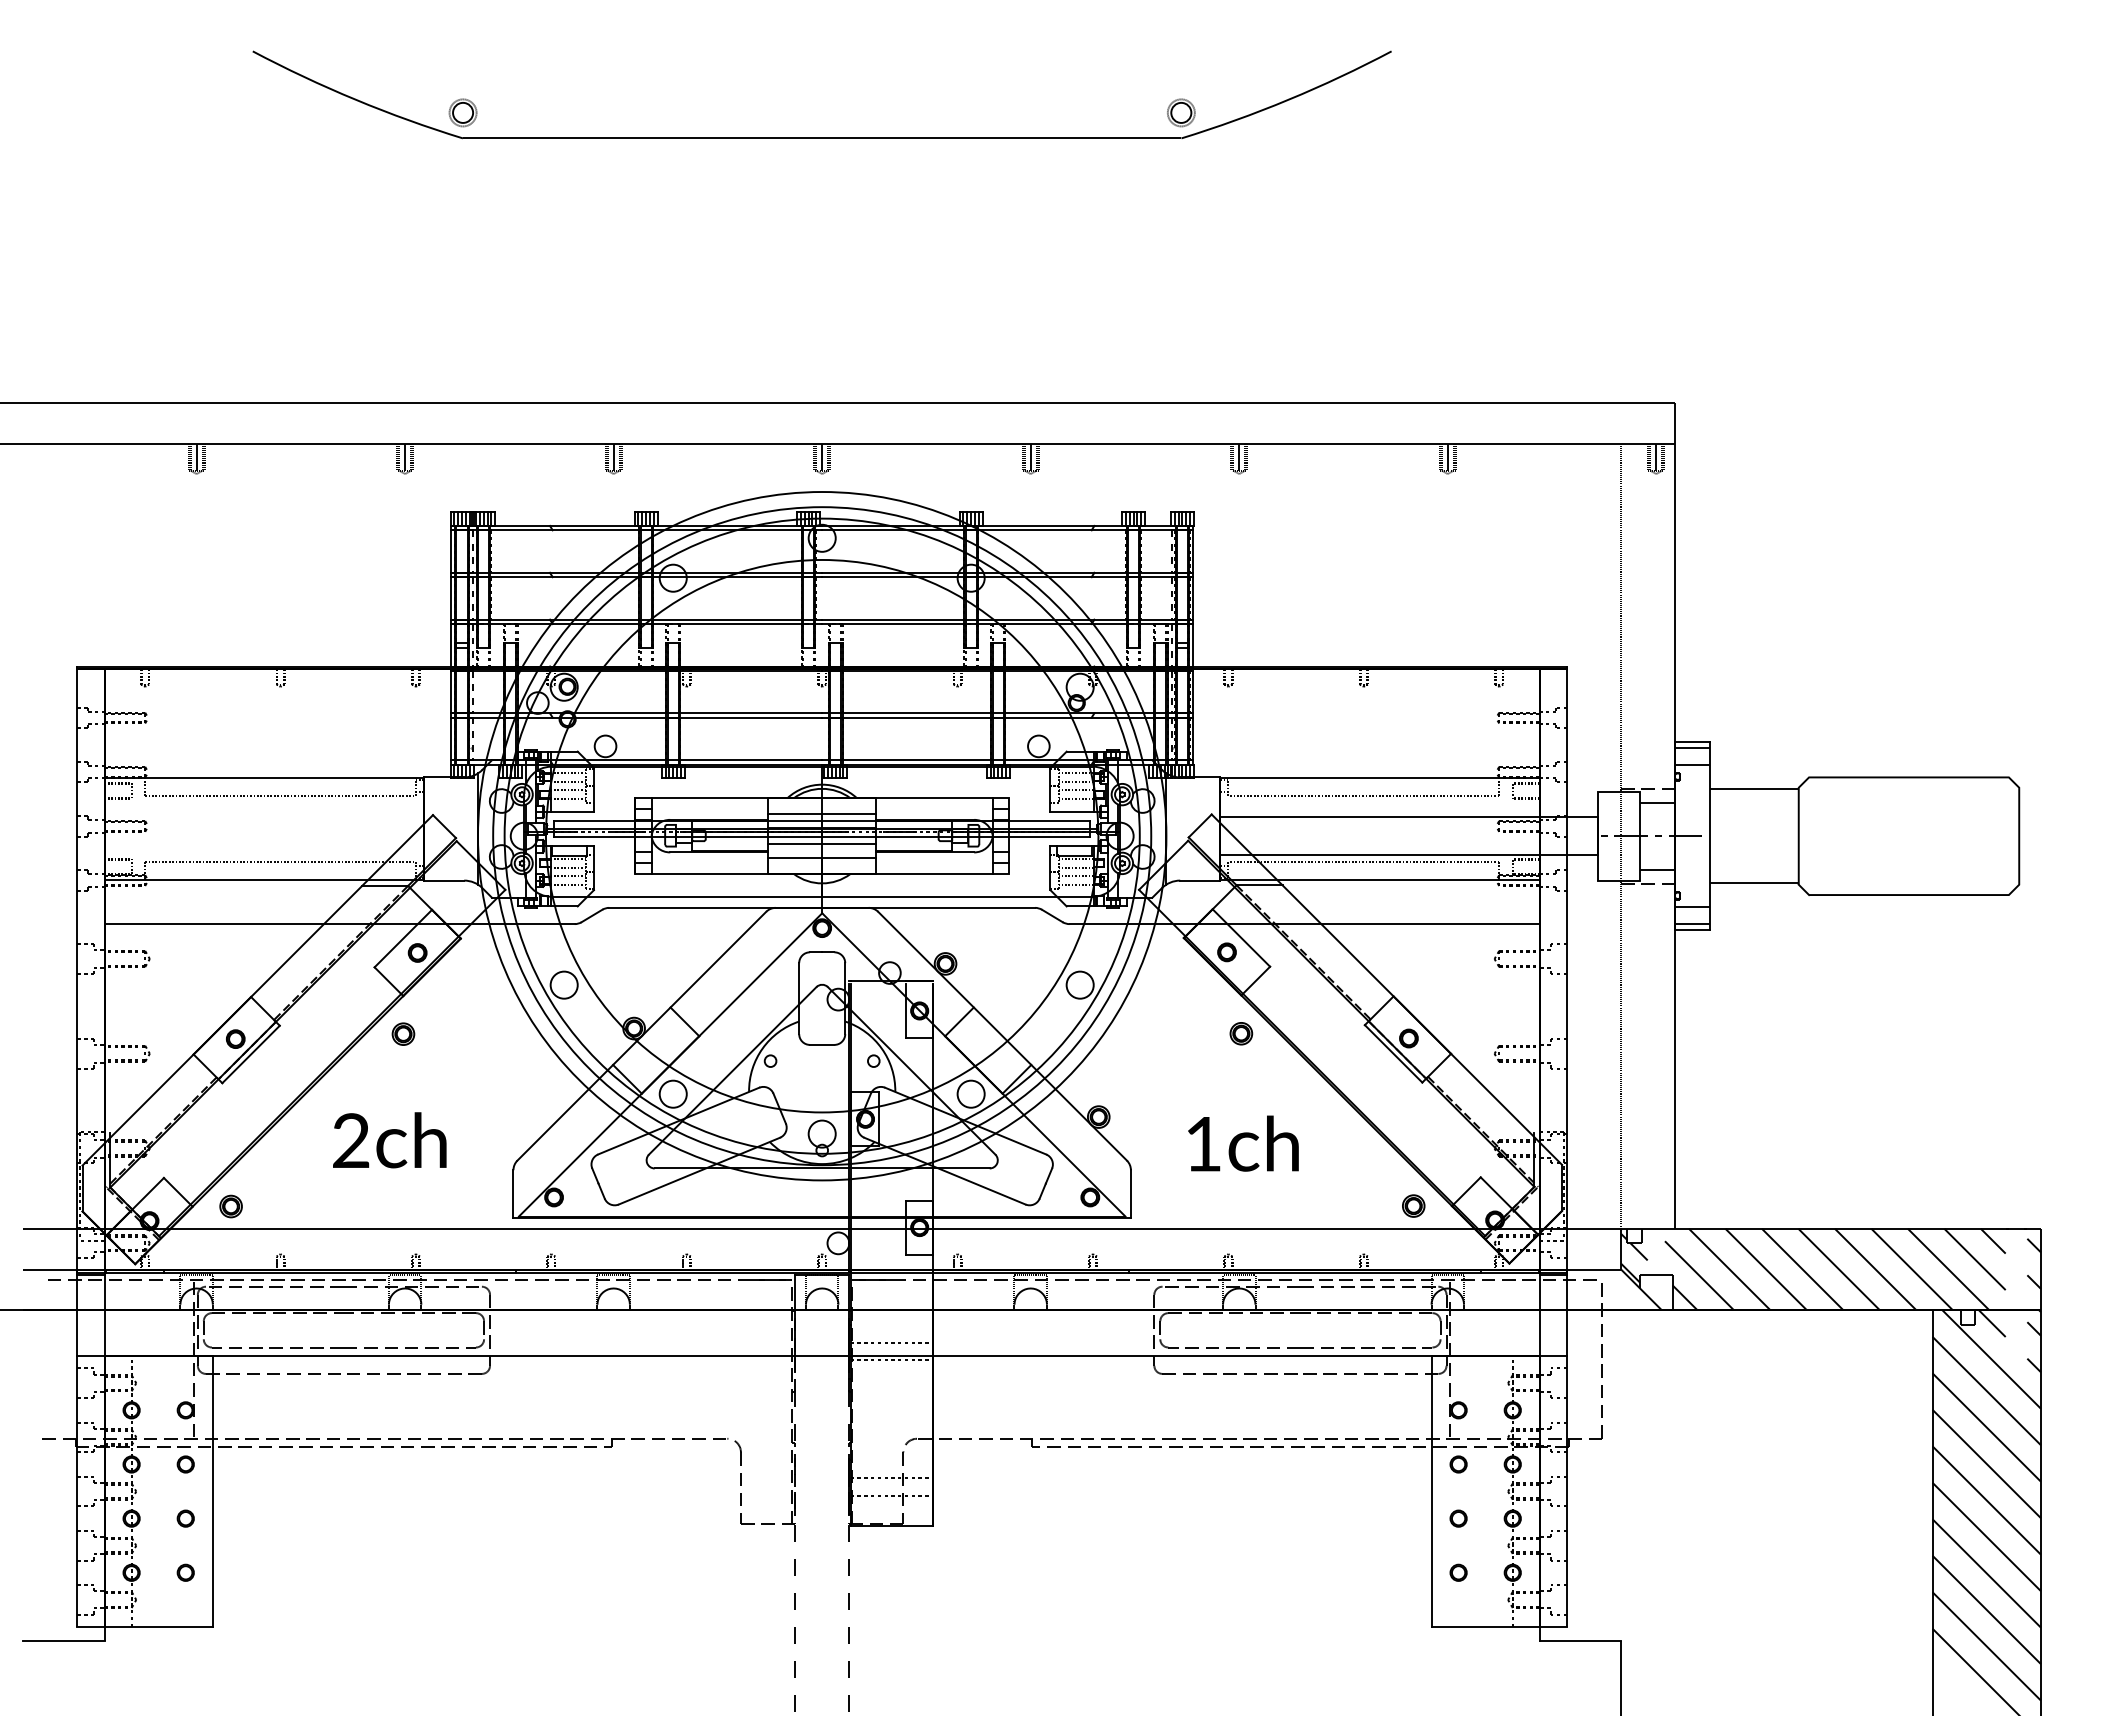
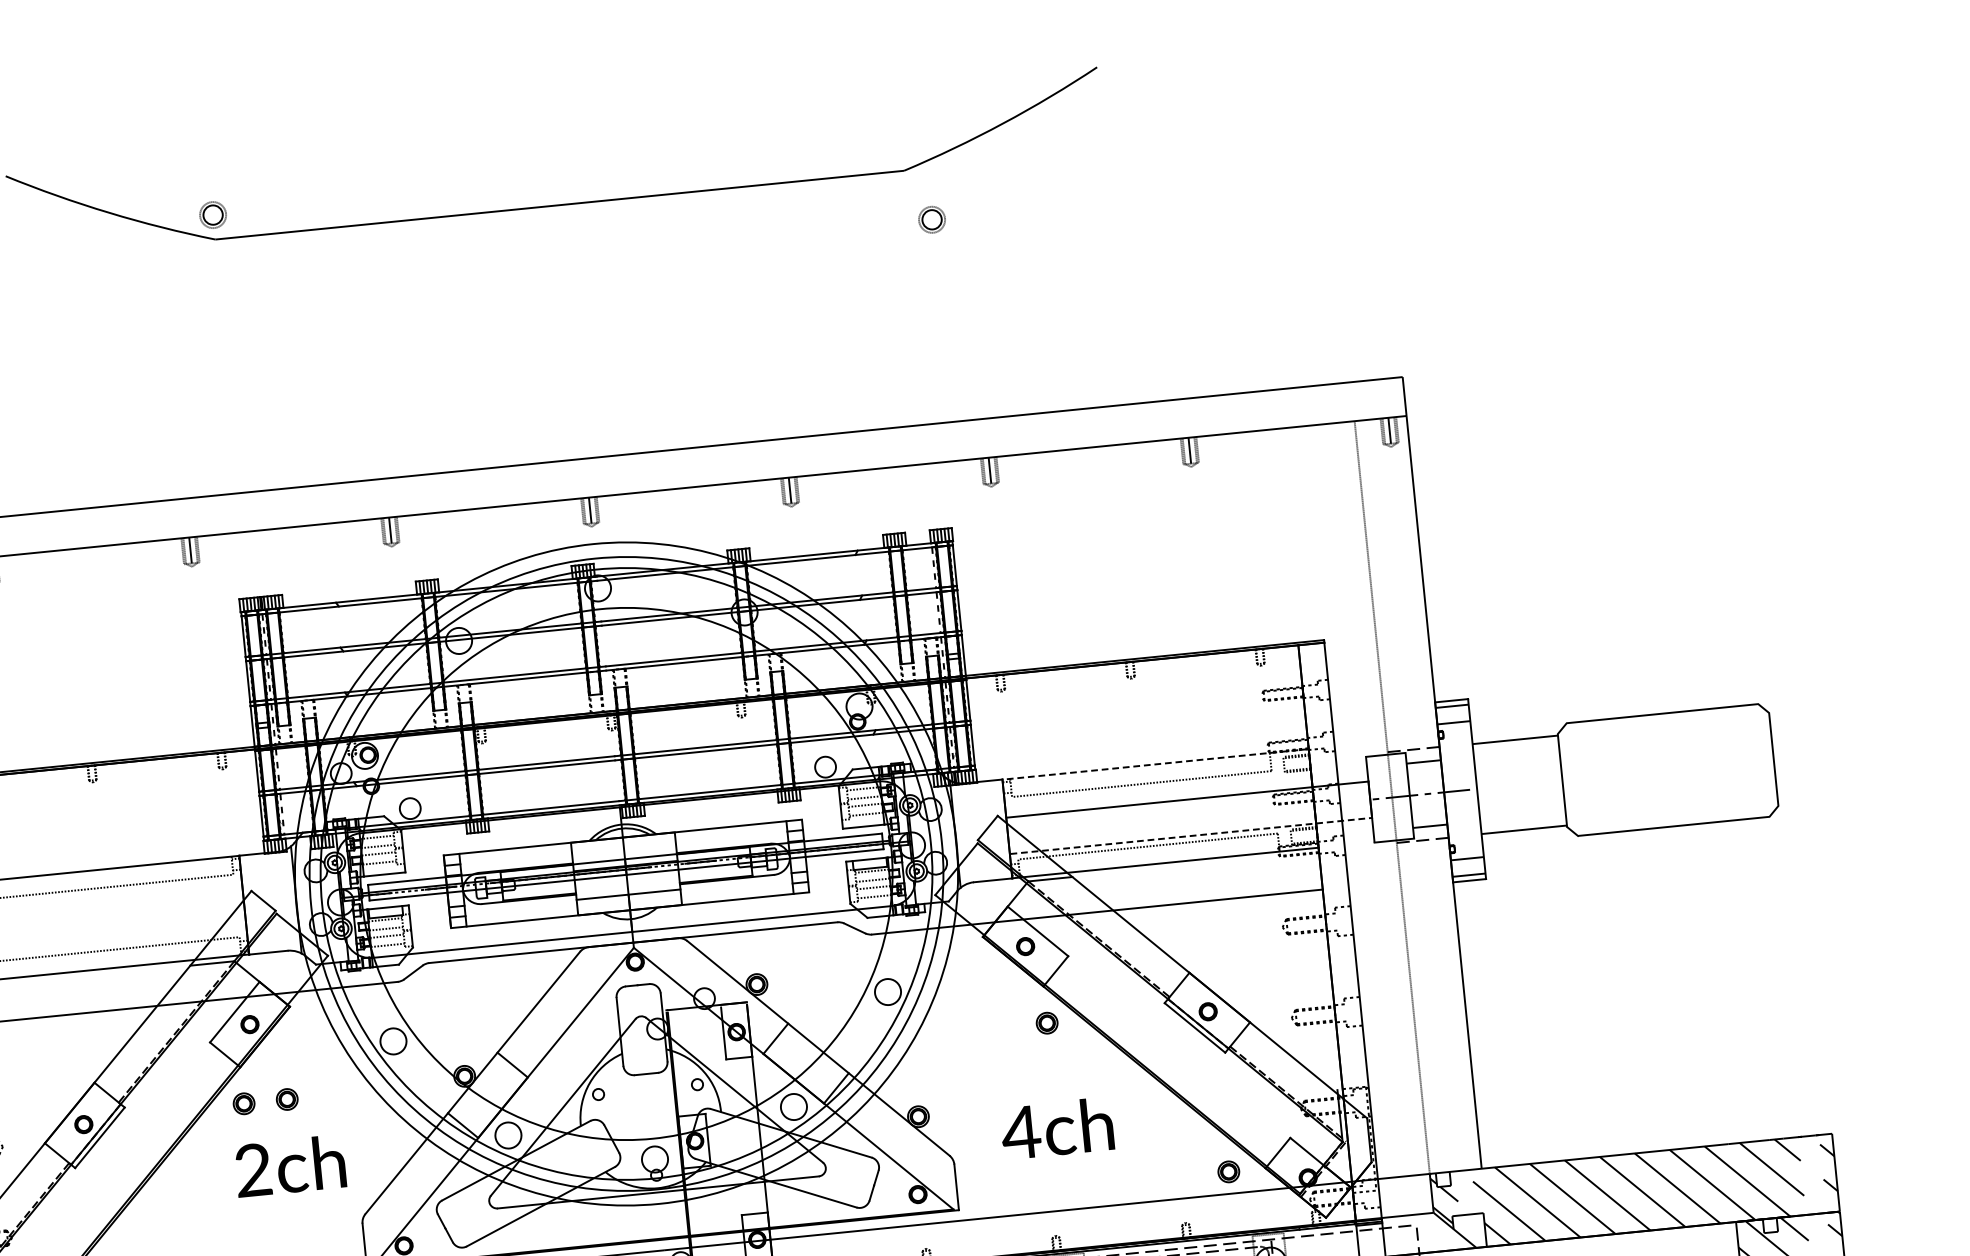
part: (1181, 112) -> (932, 219), moved
line: (1380, 777) -> (1155, 764), solid -> dashed
line: (822, 814) -> (624, 853), removed
line: (822, 844) -> (627, 881), removed
line: (1409, 855) -> (1191, 836), solid -> dashed
part: (448, 1033) -> (287, 1098), added
text: (389, 1140) -> (290, 1166), moved
text: (1202, 1144) -> (1020, 1133), 1ch -> 4ch

